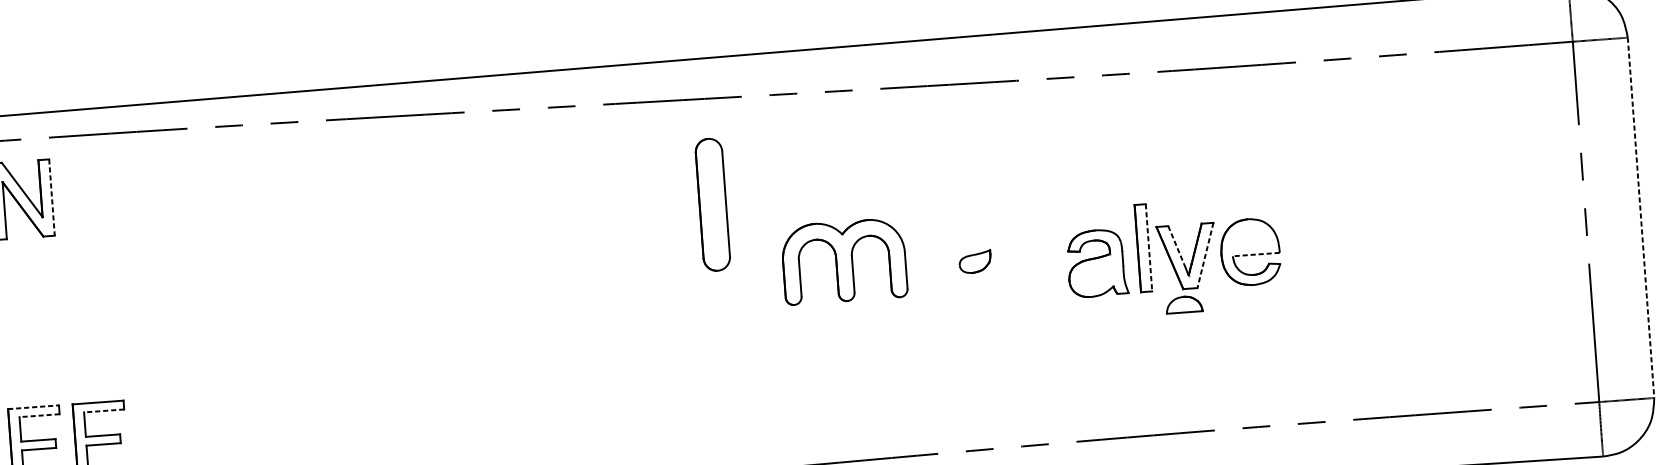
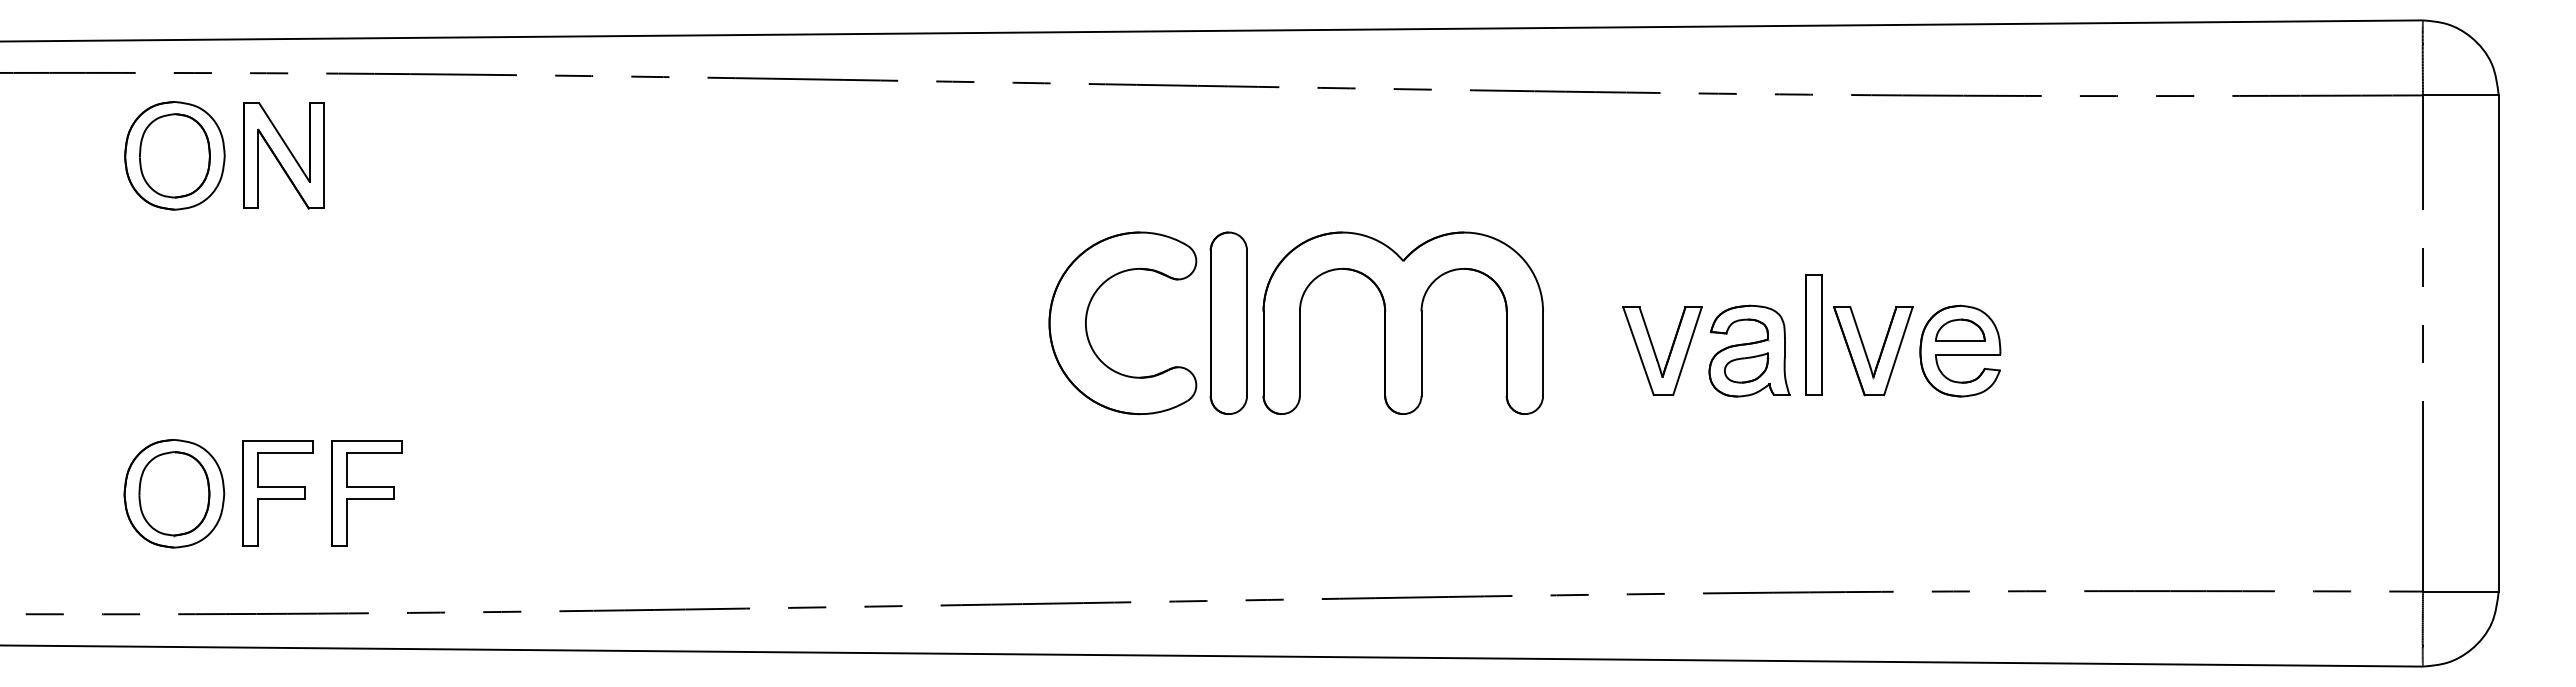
line: (51, 197) -> (324, 155), dashed -> solid
part: (712, 204) -> (1228, 322), moved
line: (1640, 217) -> (2498, 343), dashed -> solid
line: (1176, 244) -> (1859, 333), dashed -> solid
line: (1148, 248) -> (1821, 335), dashed -> solid
line: (1255, 254) -> (1967, 355), dashed -> solid
line: (1205, 255) -> (1898, 351), dashed -> solid
part: (843, 261) -> (1402, 322), size x1.67
part: (975, 261) -> (1746, 367), moved
part: (1029, 270) -> (1656, 354), added
part: (614, 274) -> (1087, 317), added
part: (1184, 303) -> (1960, 329), moved
line: (33, 407) -> (278, 441), dashed -> solid
line: (104, 411) -> (374, 453), dashed -> solid
line: (39, 415) -> (285, 453), dashed -> solid

